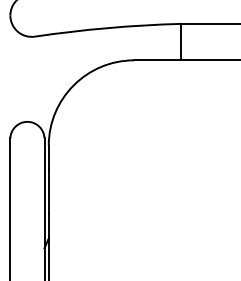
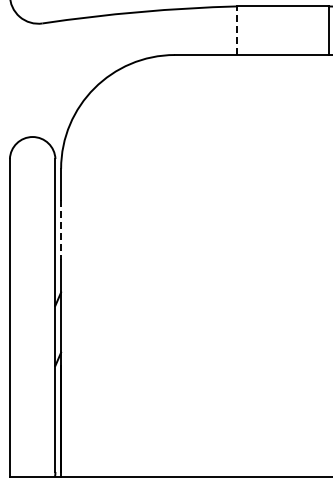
line: (181, 41) -> (237, 30), solid -> dashed
line: (49, 191) -> (61, 230), solid -> dashed

